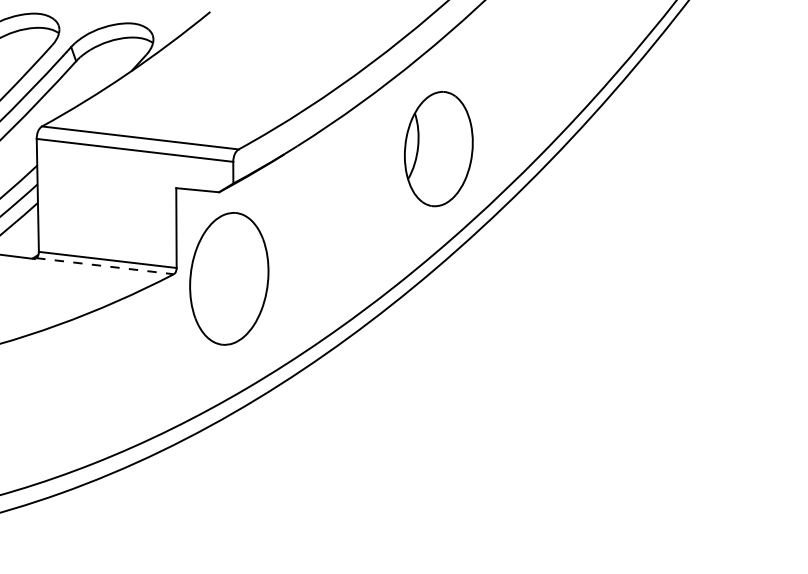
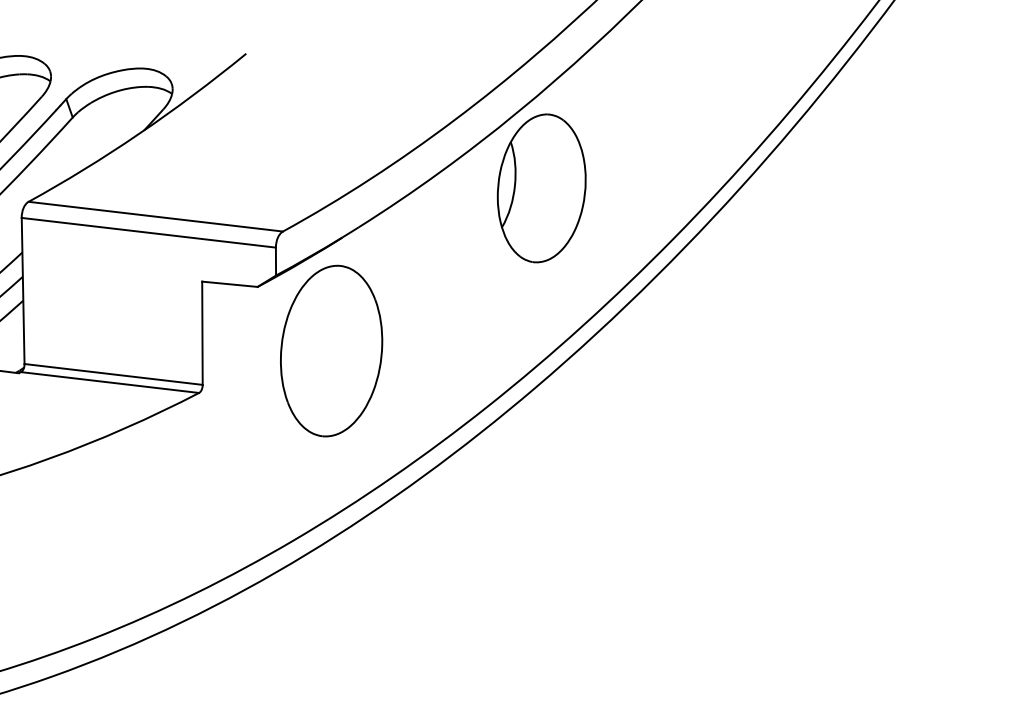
part: (438, 149) -> (541, 188), moved
line: (105, 266) -> (110, 382), dashed -> solid
part: (229, 278) -> (331, 350), moved

